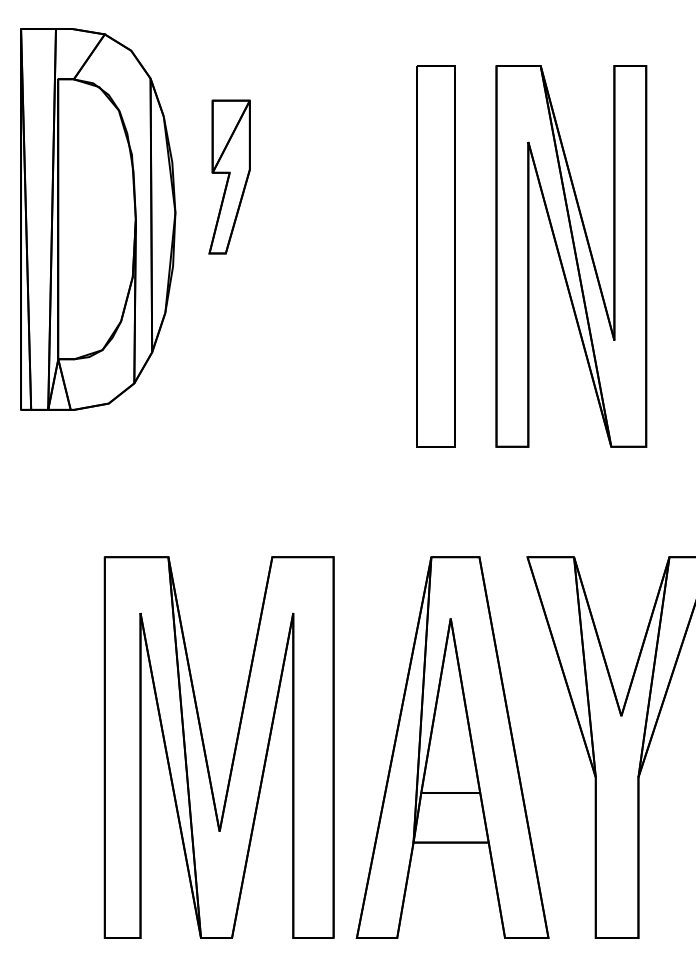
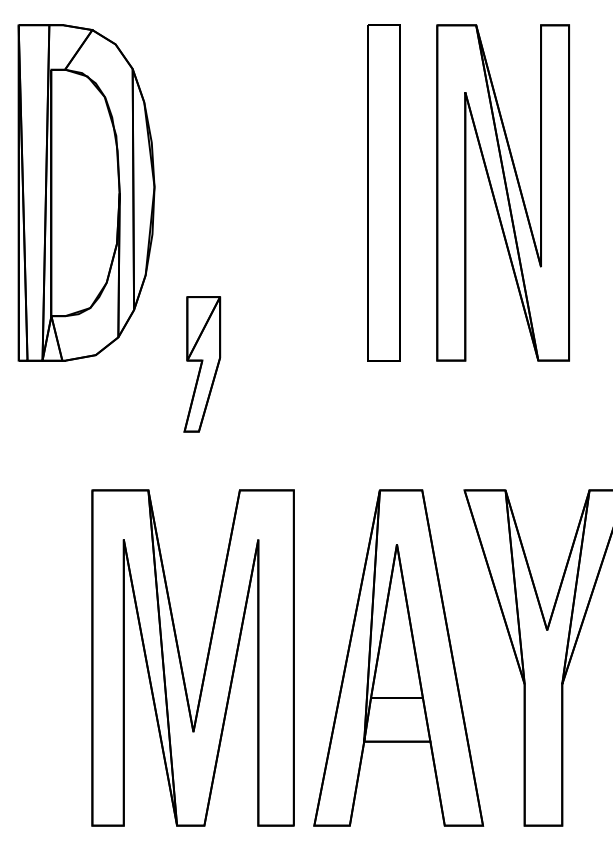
part: (229, 176) -> (202, 363), moved
part: (435, 256) -> (383, 193), moved
part: (571, 256) -> (503, 193), moved

